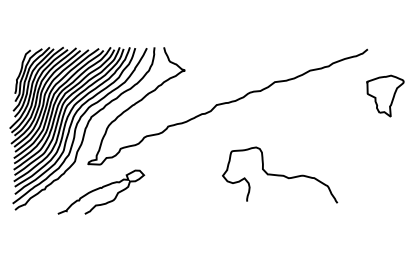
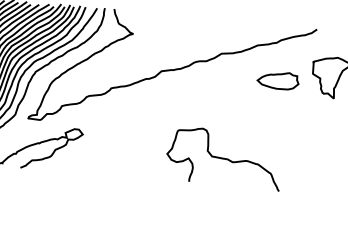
part: (333, 103) -> (278, 80), added
curve: (280, 174) -> (224, 157), moved

